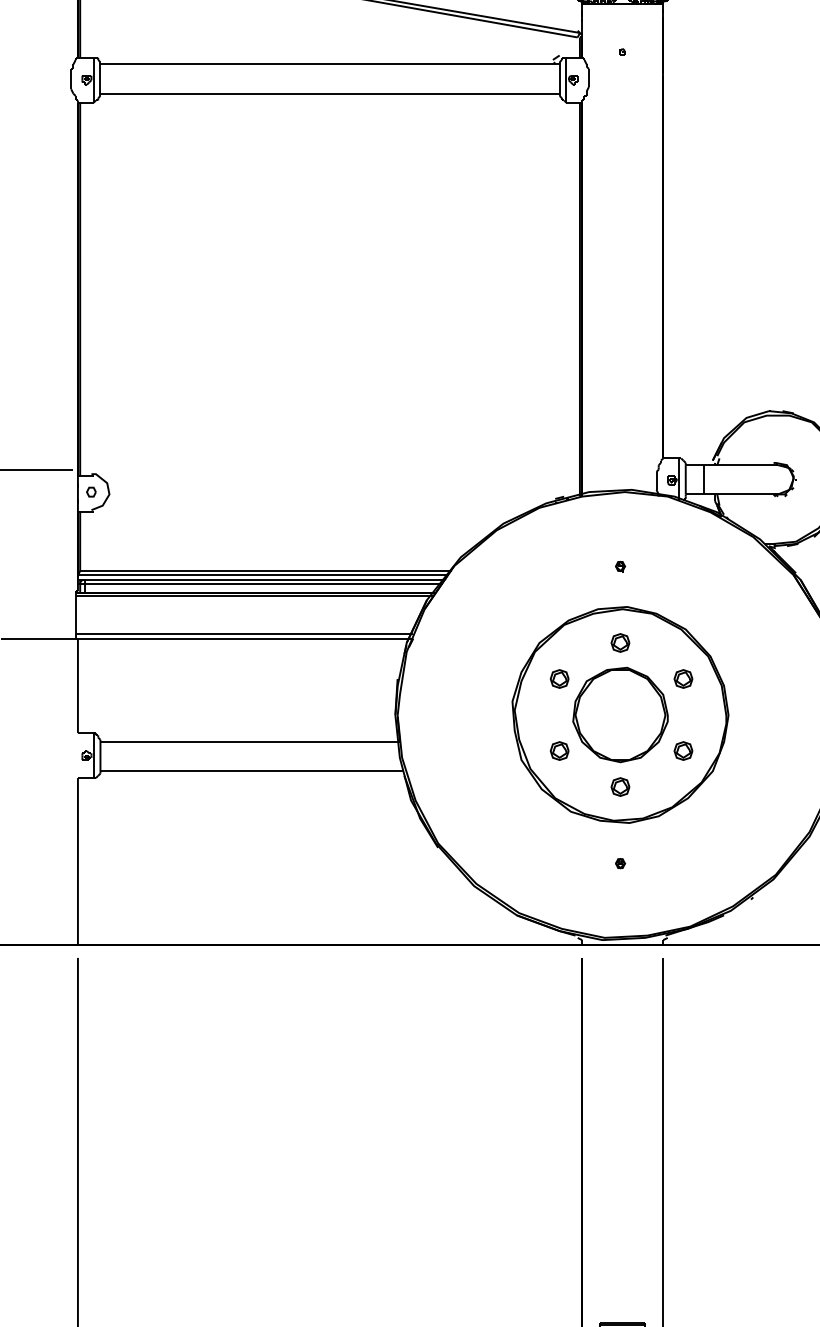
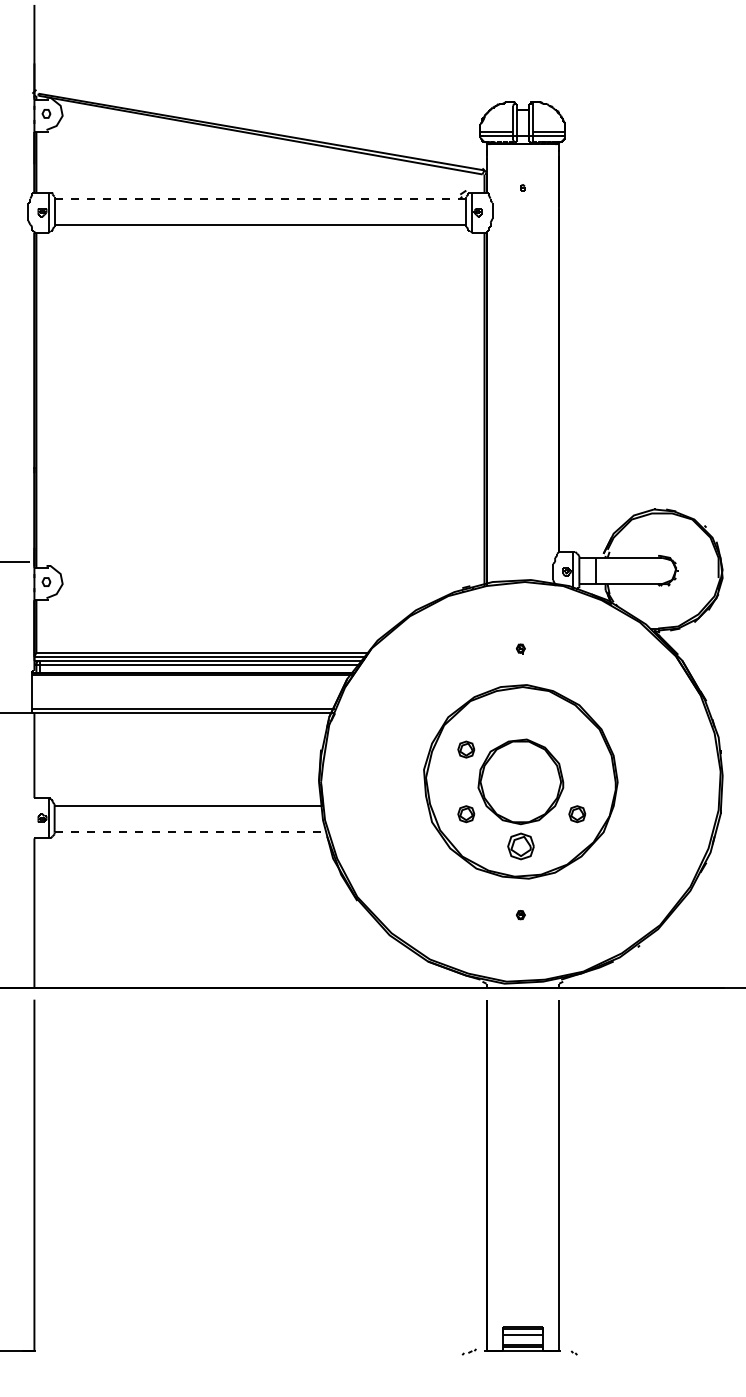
line: (330, 64) -> (260, 198), solid -> dashed
part: (620, 643) -> (520, 717), removed
part: (683, 678) -> (577, 749), removed
line: (253, 771) -> (191, 832), solid -> dashed
part: (620, 787) -> (520, 846), size x1.6

